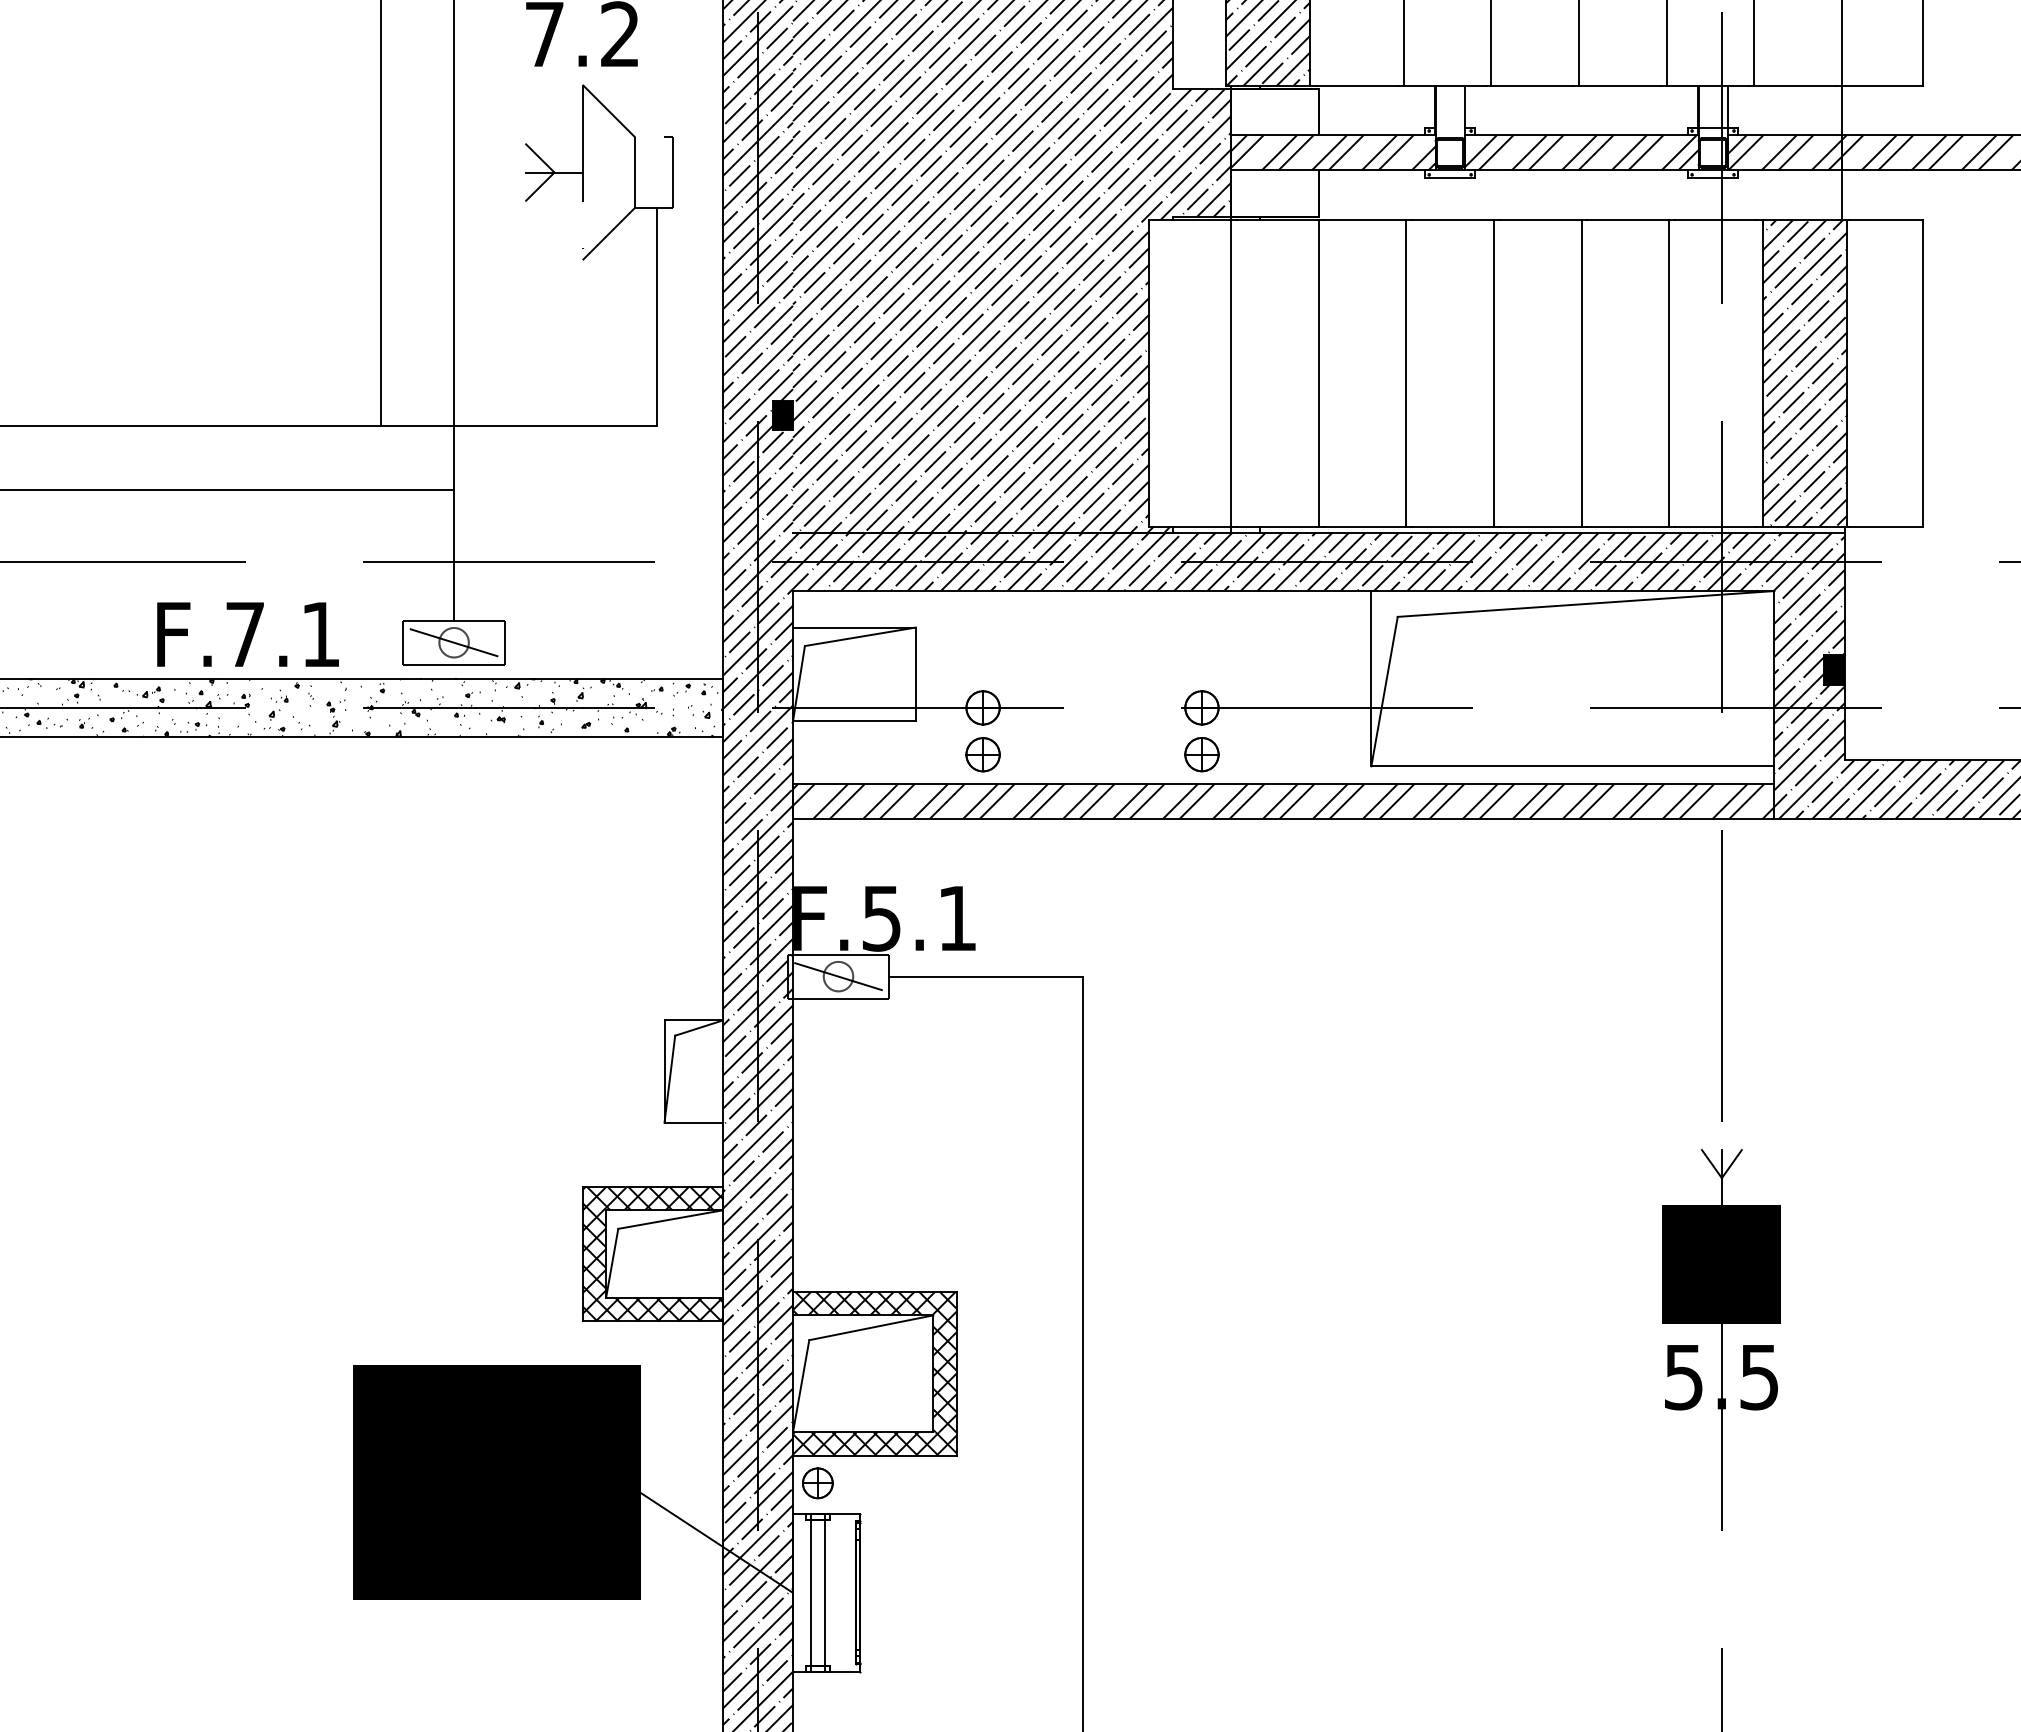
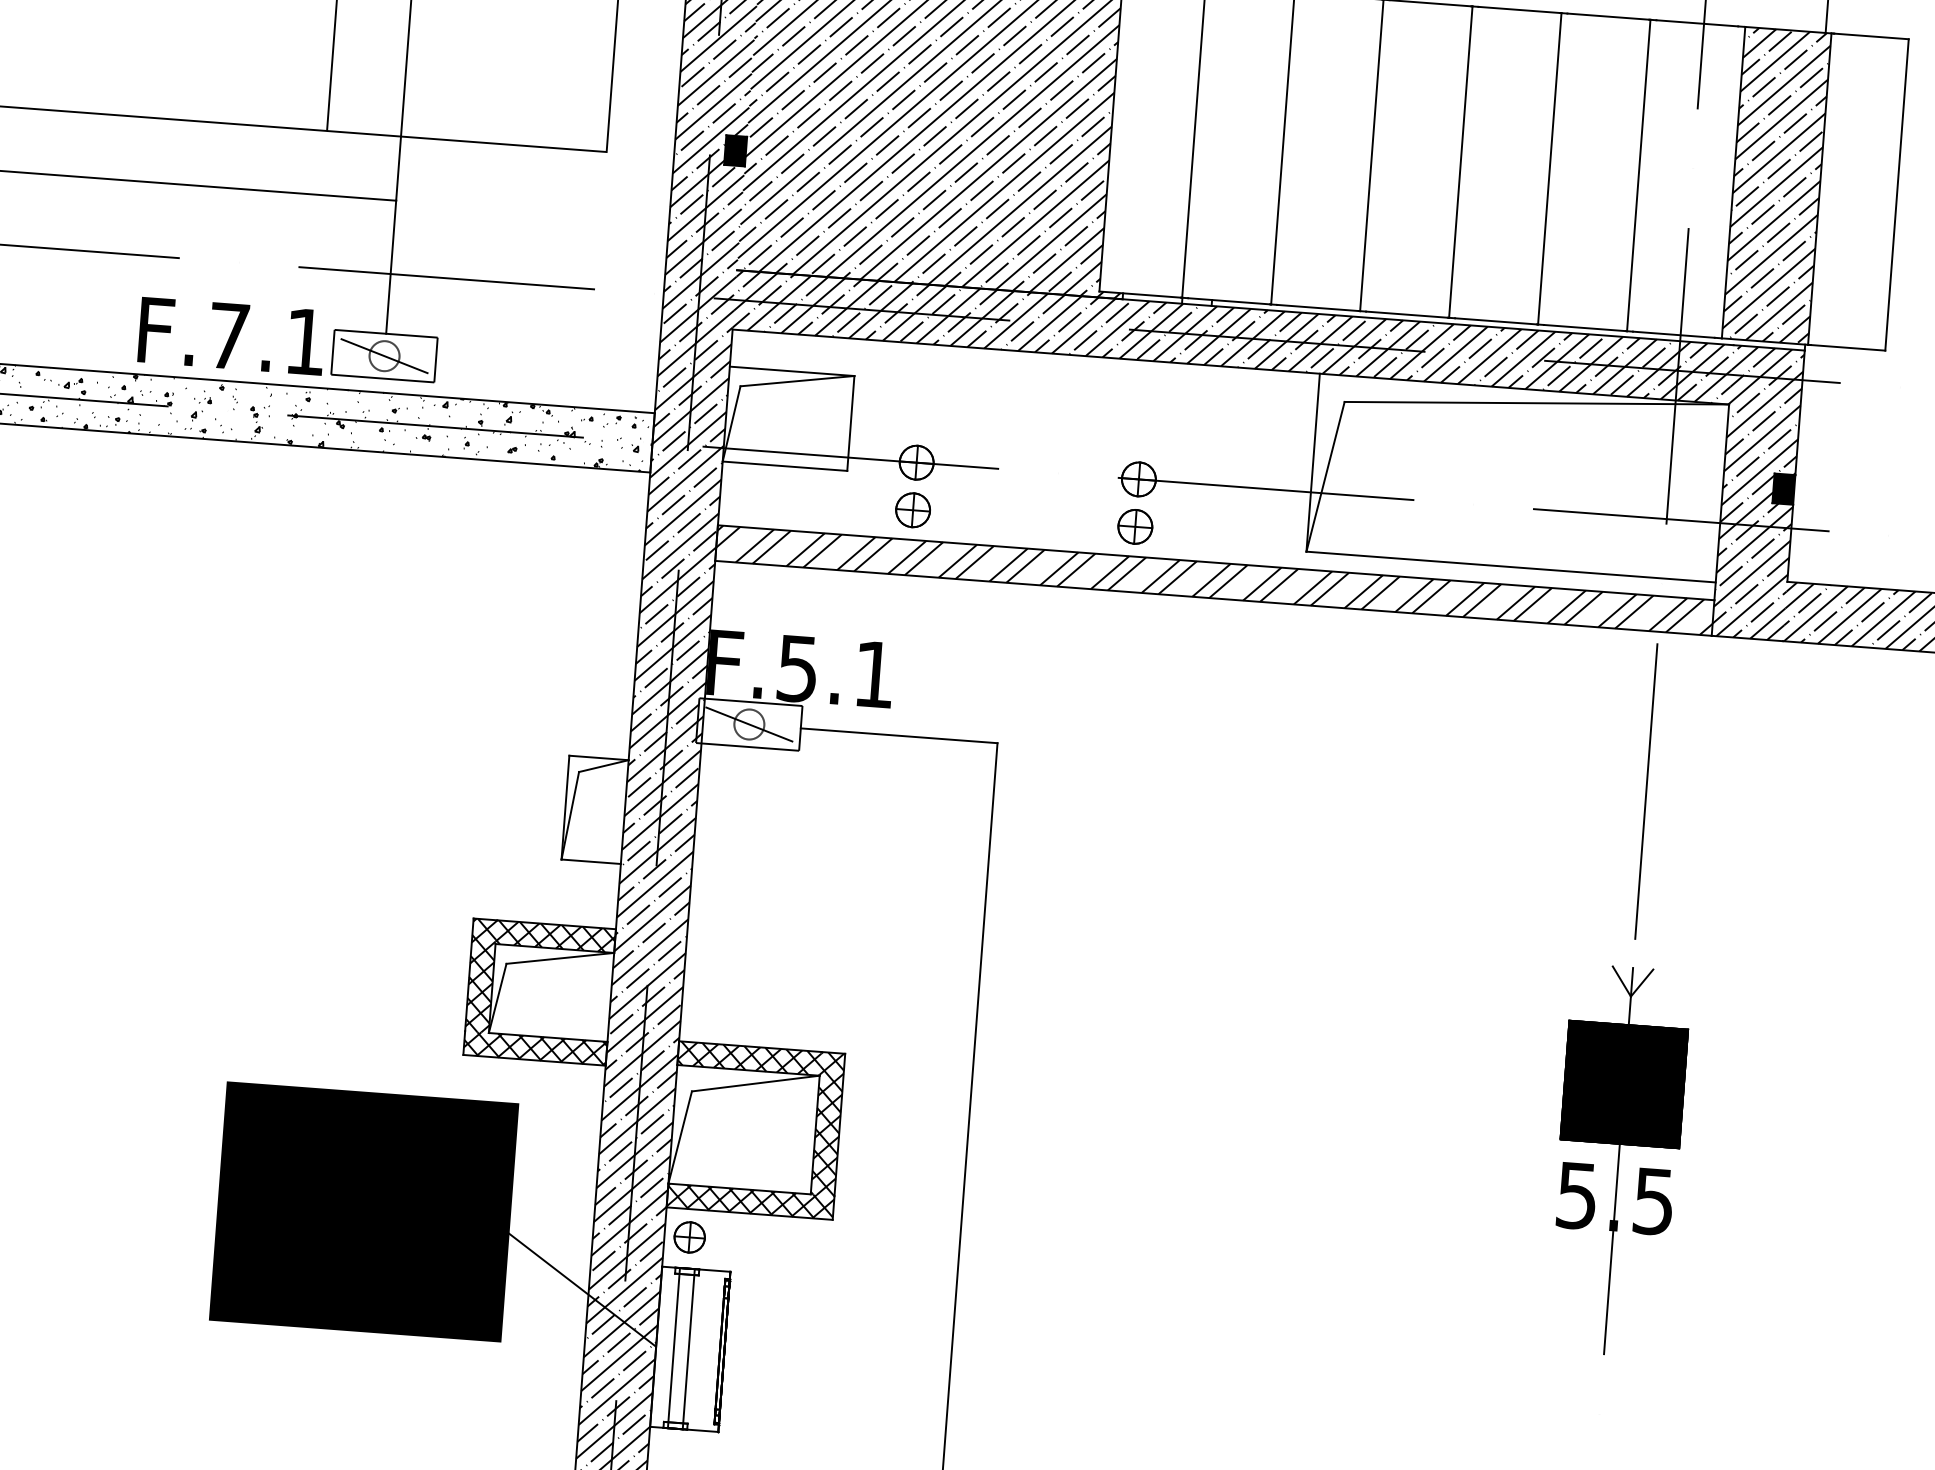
text: (247, 634) -> (231, 336), moved

